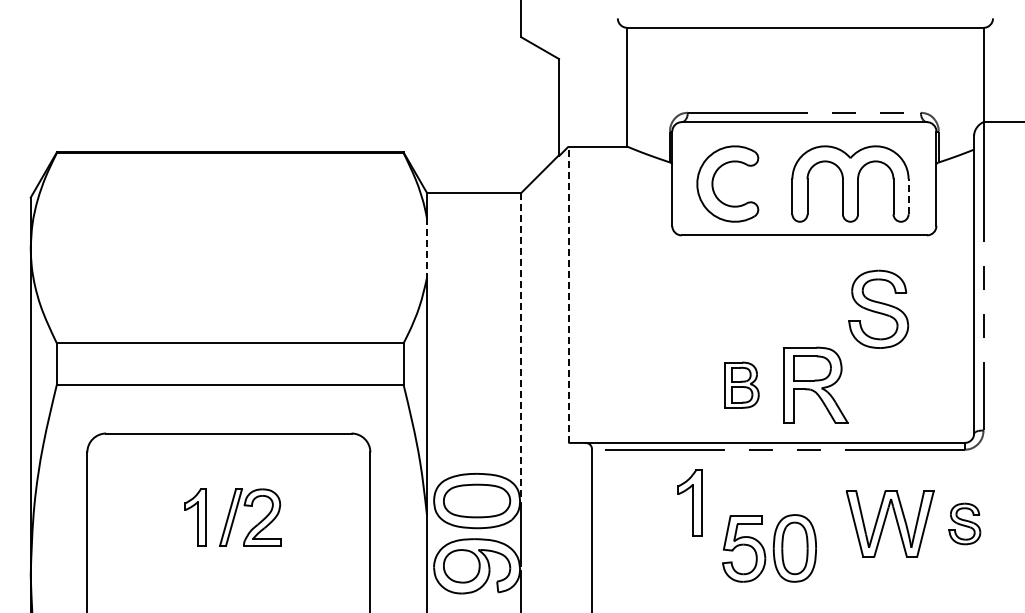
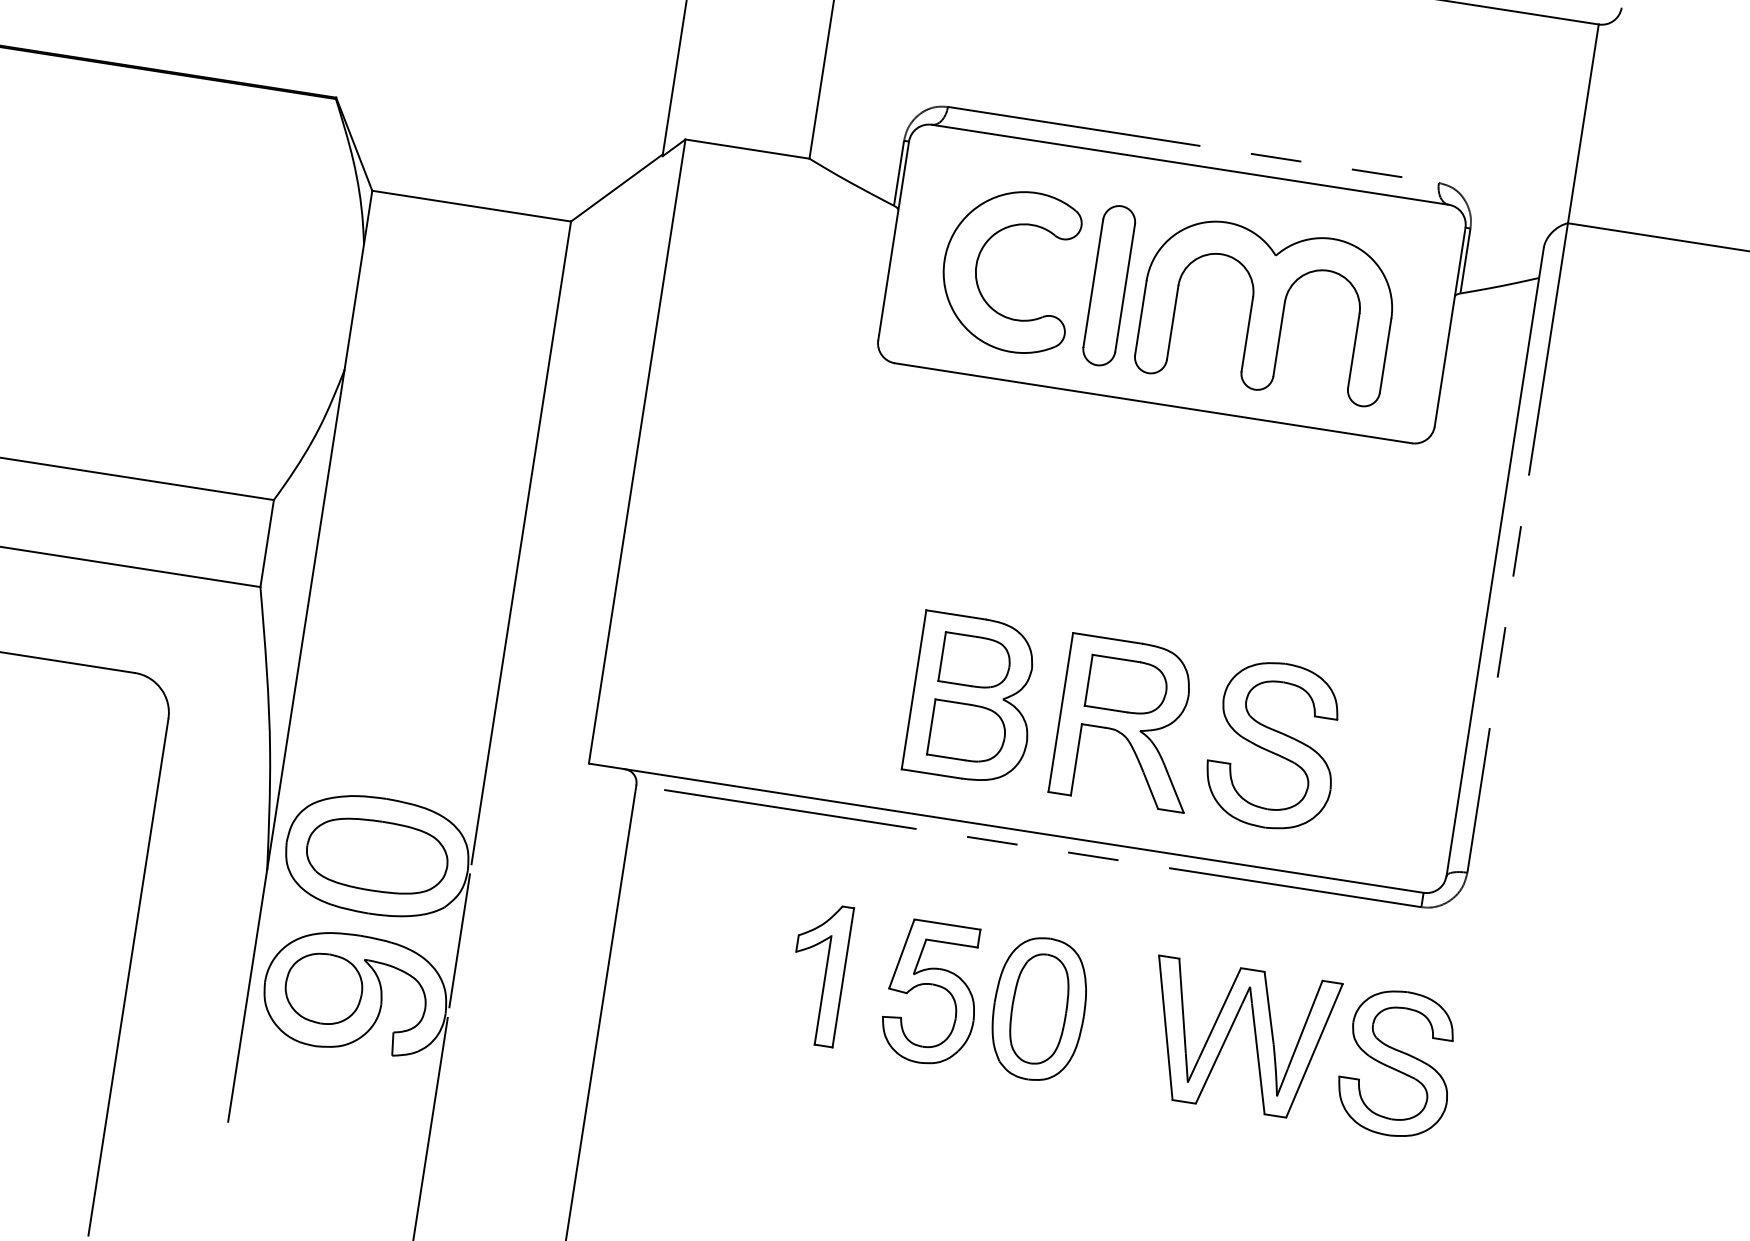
part: (775, 183) -> (1109, 284), added
line: (908, 196) -> (1385, 355), dashed -> solid
line: (426, 248) -> (353, 307), dashed -> solid
line: (568, 294) -> (637, 450), dashed -> solid
part: (878, 308) -> (1273, 743), moved
line: (521, 345) -> (521, 542), dashed -> solid
part: (741, 384) -> (972, 696), size x1.67
part: (689, 502) -> (817, 972), moved
part: (964, 523) -> (1396, 1062), size x1.67
part: (769, 548) -> (985, 1000), moved

